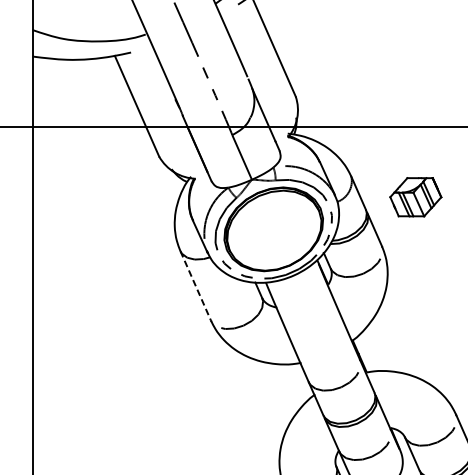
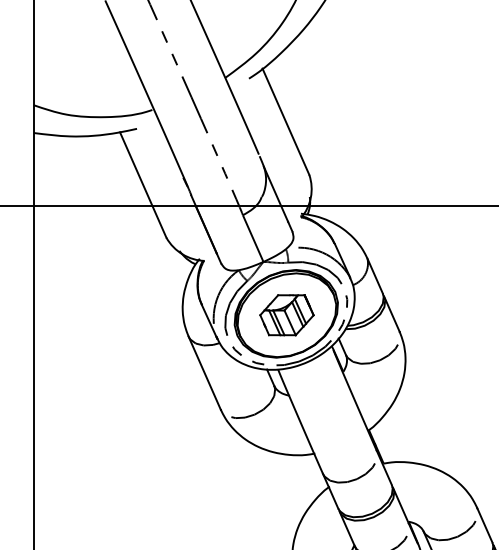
part: (415, 197) -> (286, 315), moved
line: (195, 286) -> (204, 373), dashed -> solid

